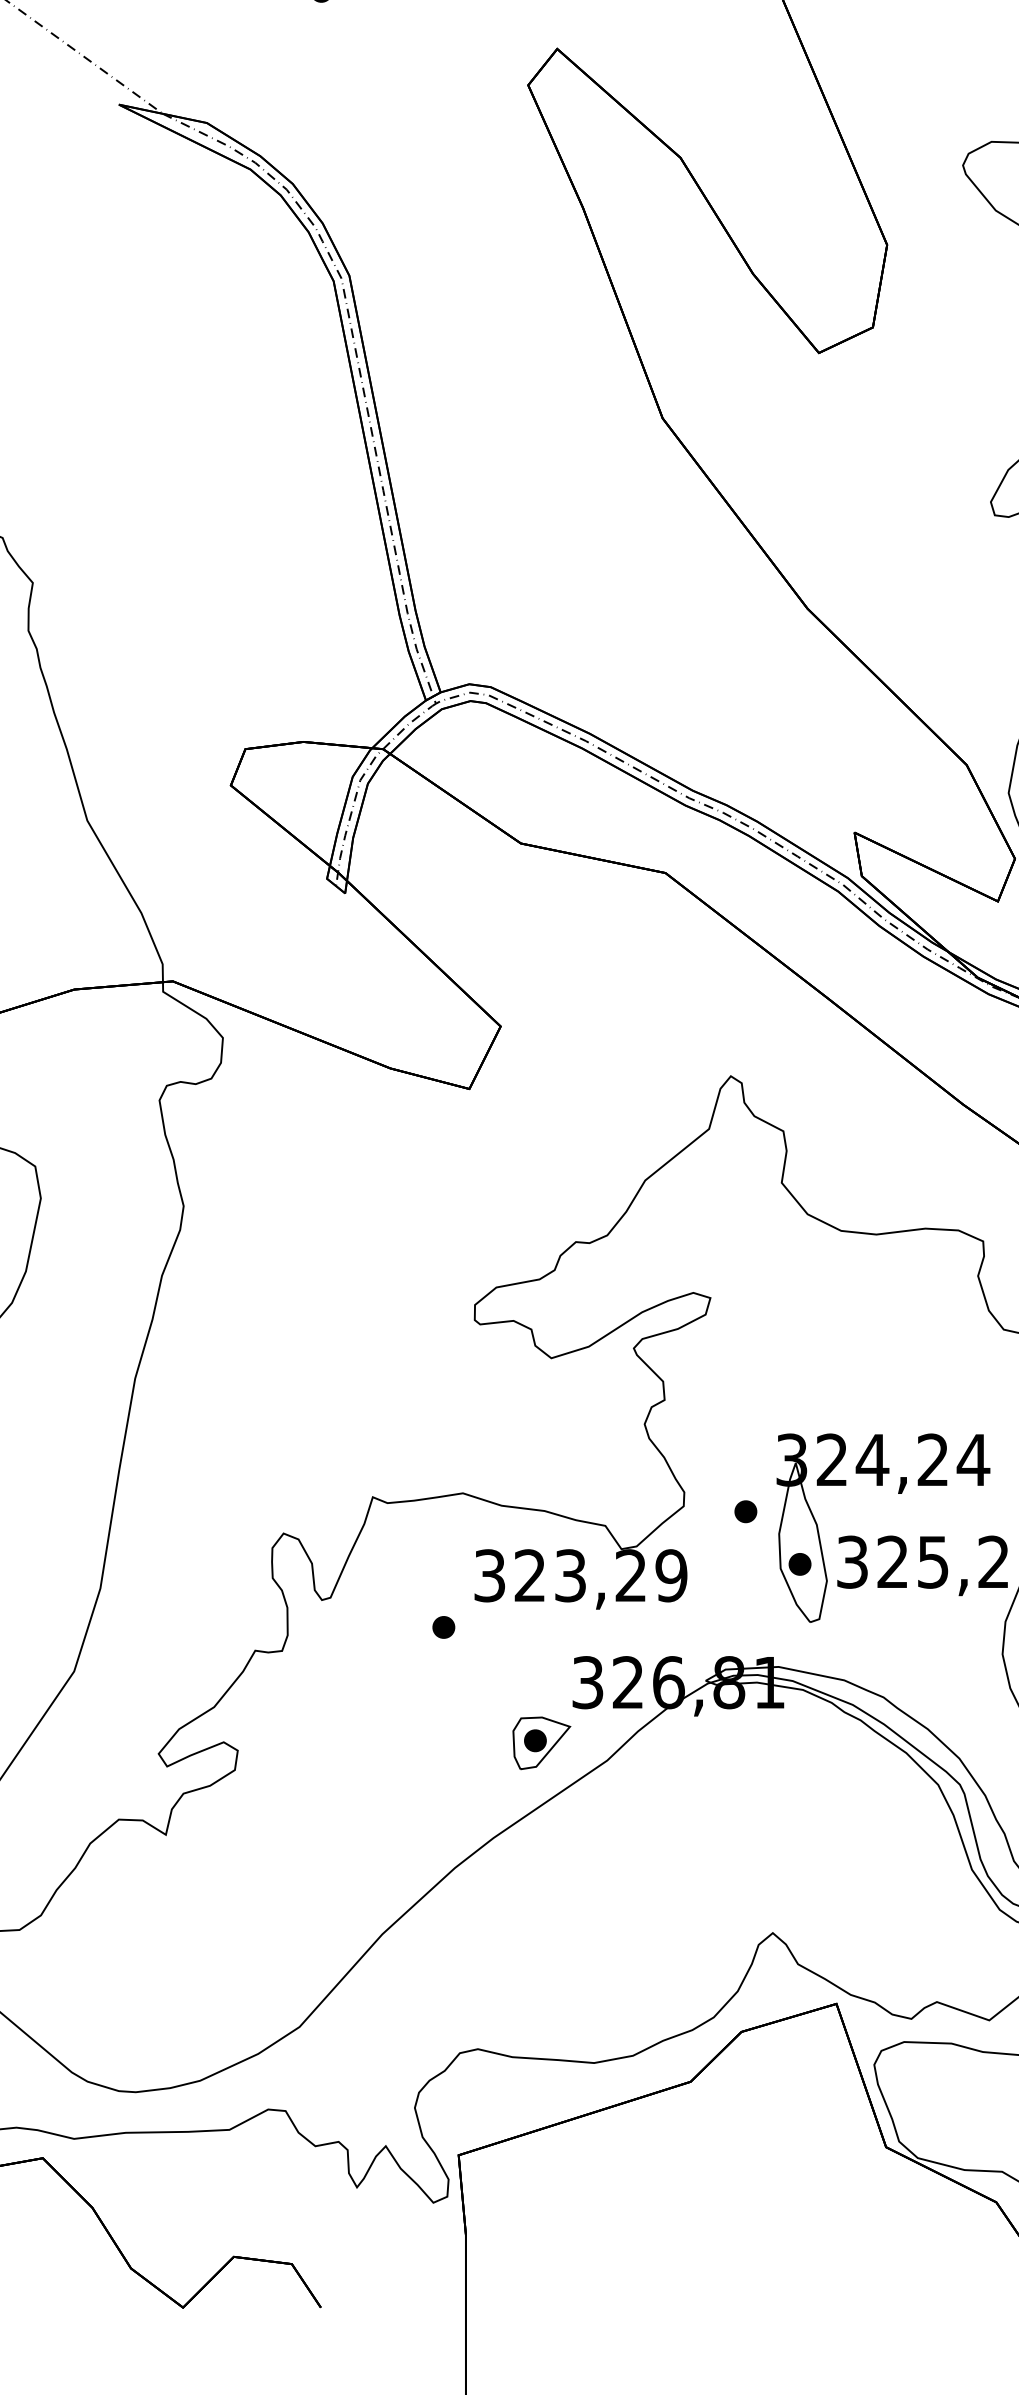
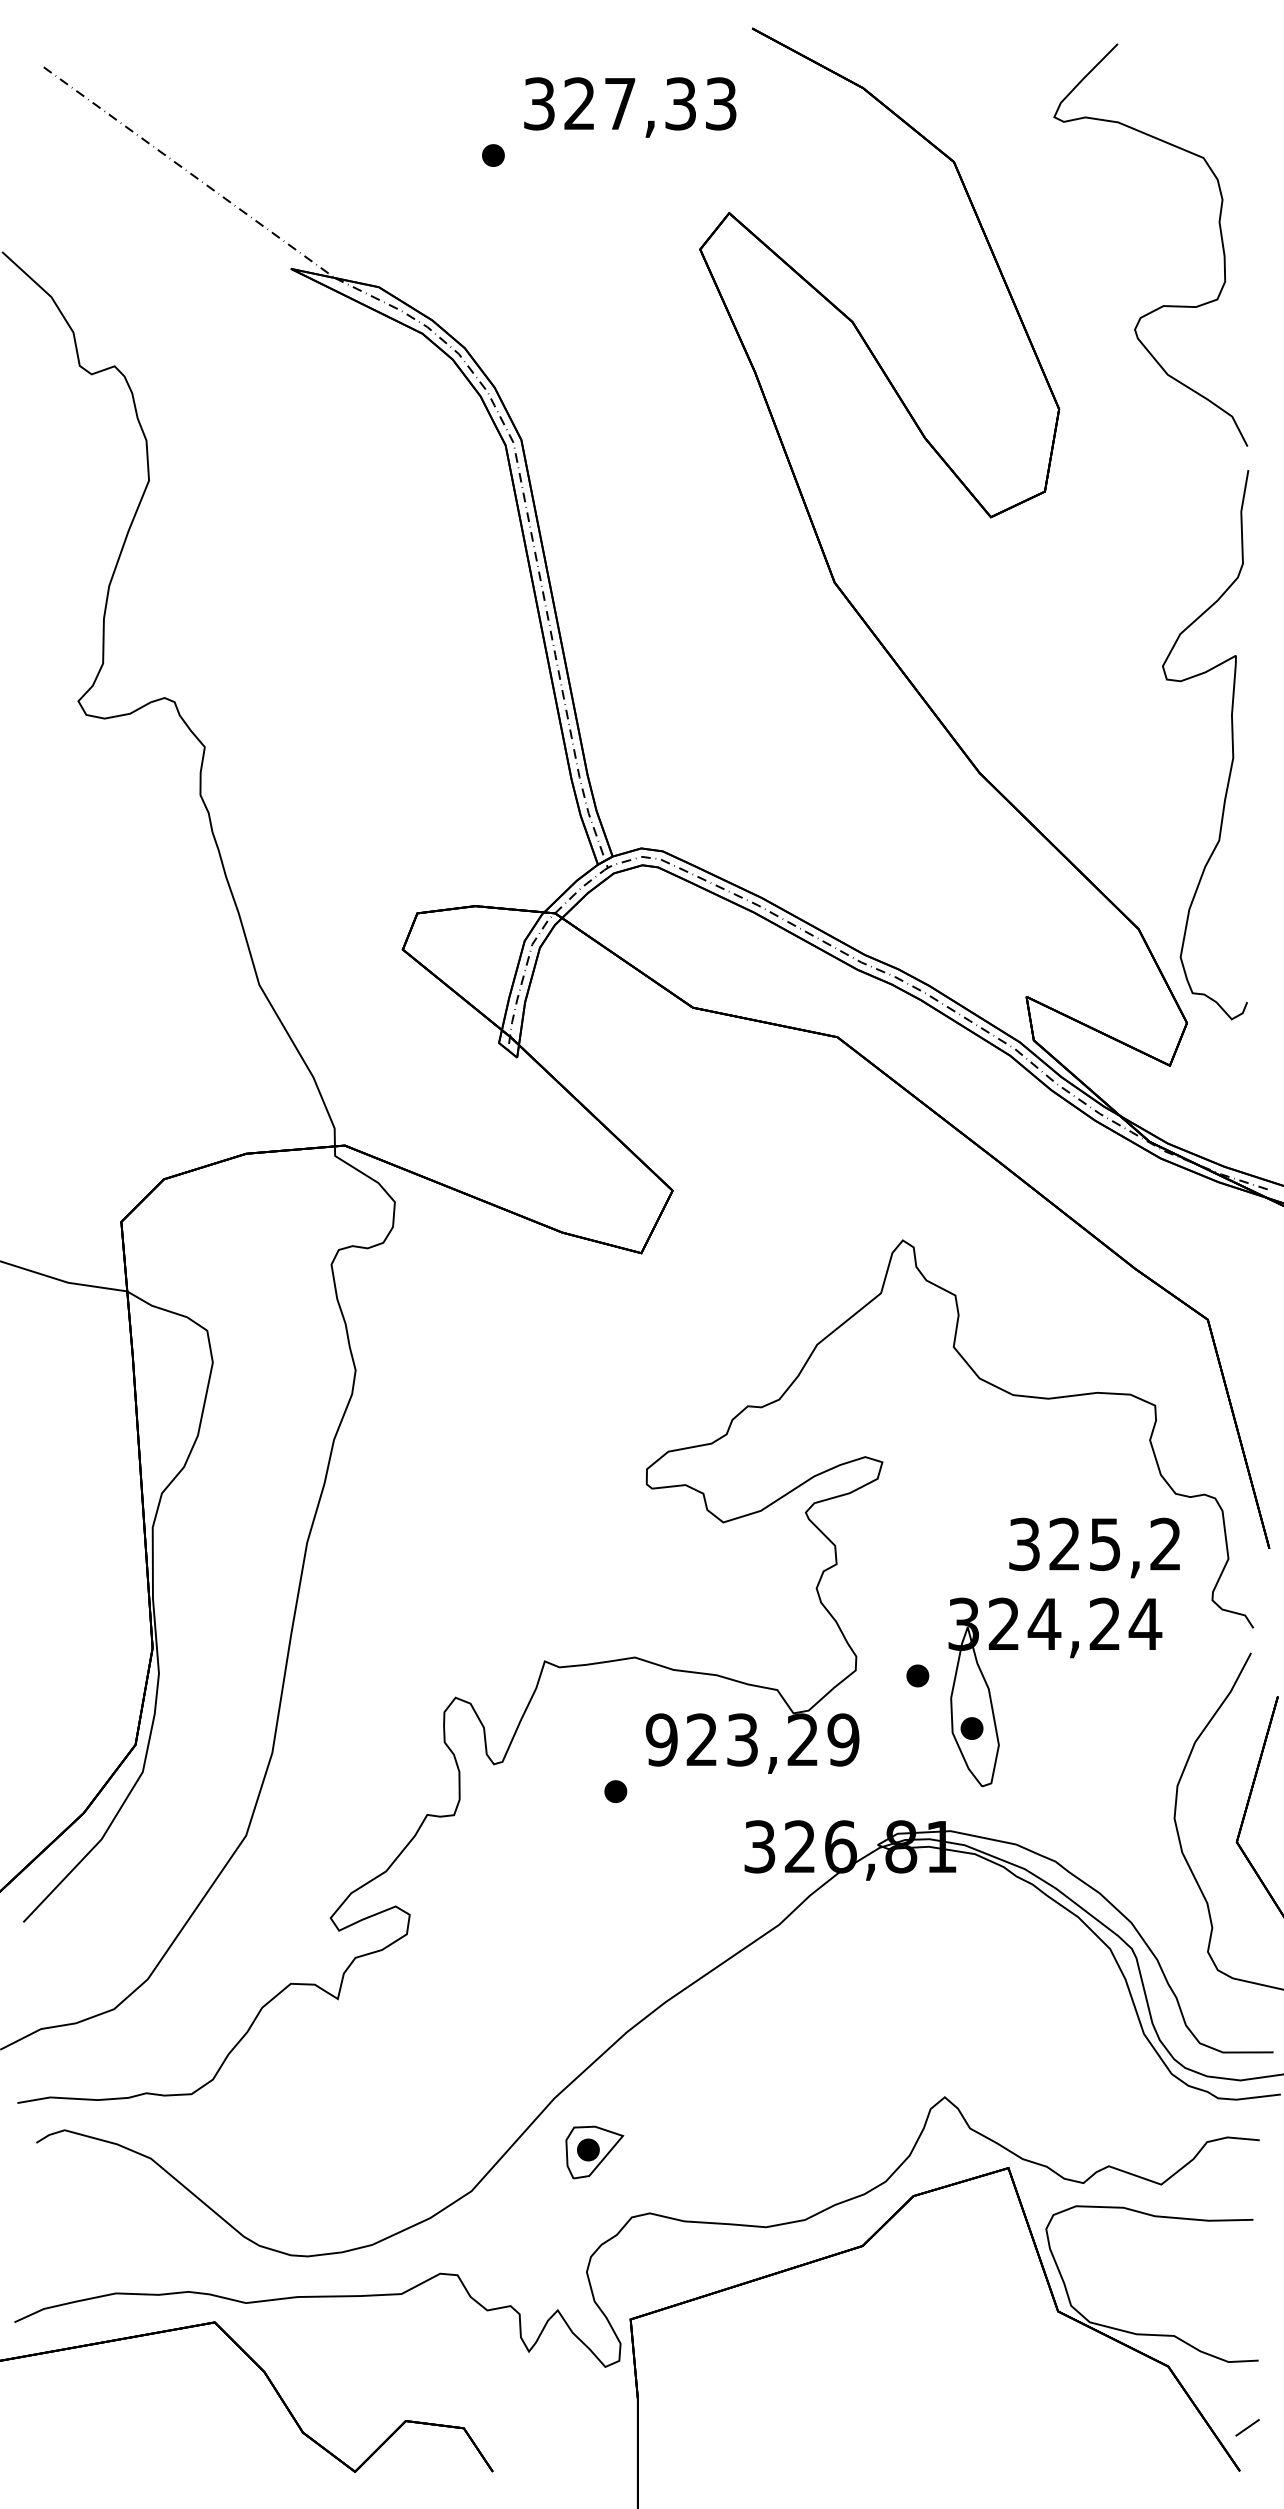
text: (922, 1565) -> (1094, 1547), moved
text: (489, 1575) -> (661, 1739), 323,29 -> 923,29
part: (541, 1743) -> (594, 2152), moved

